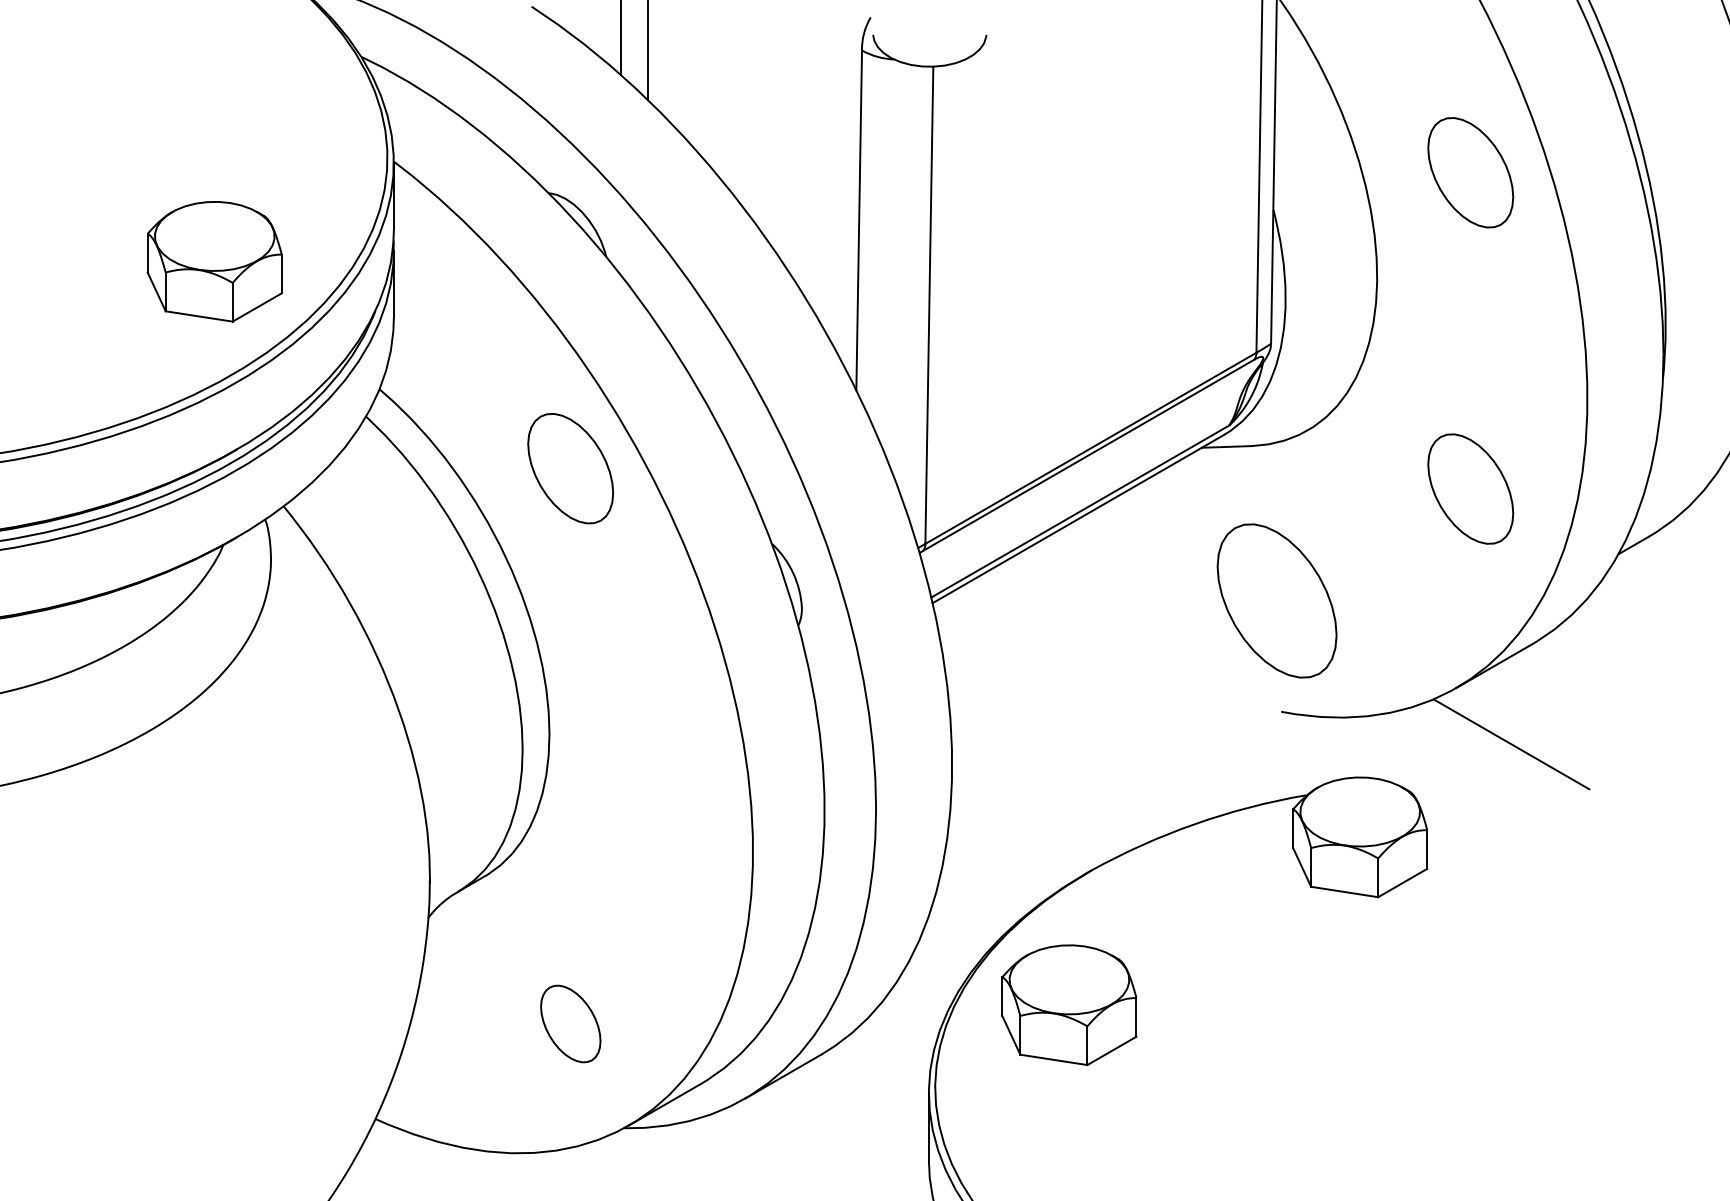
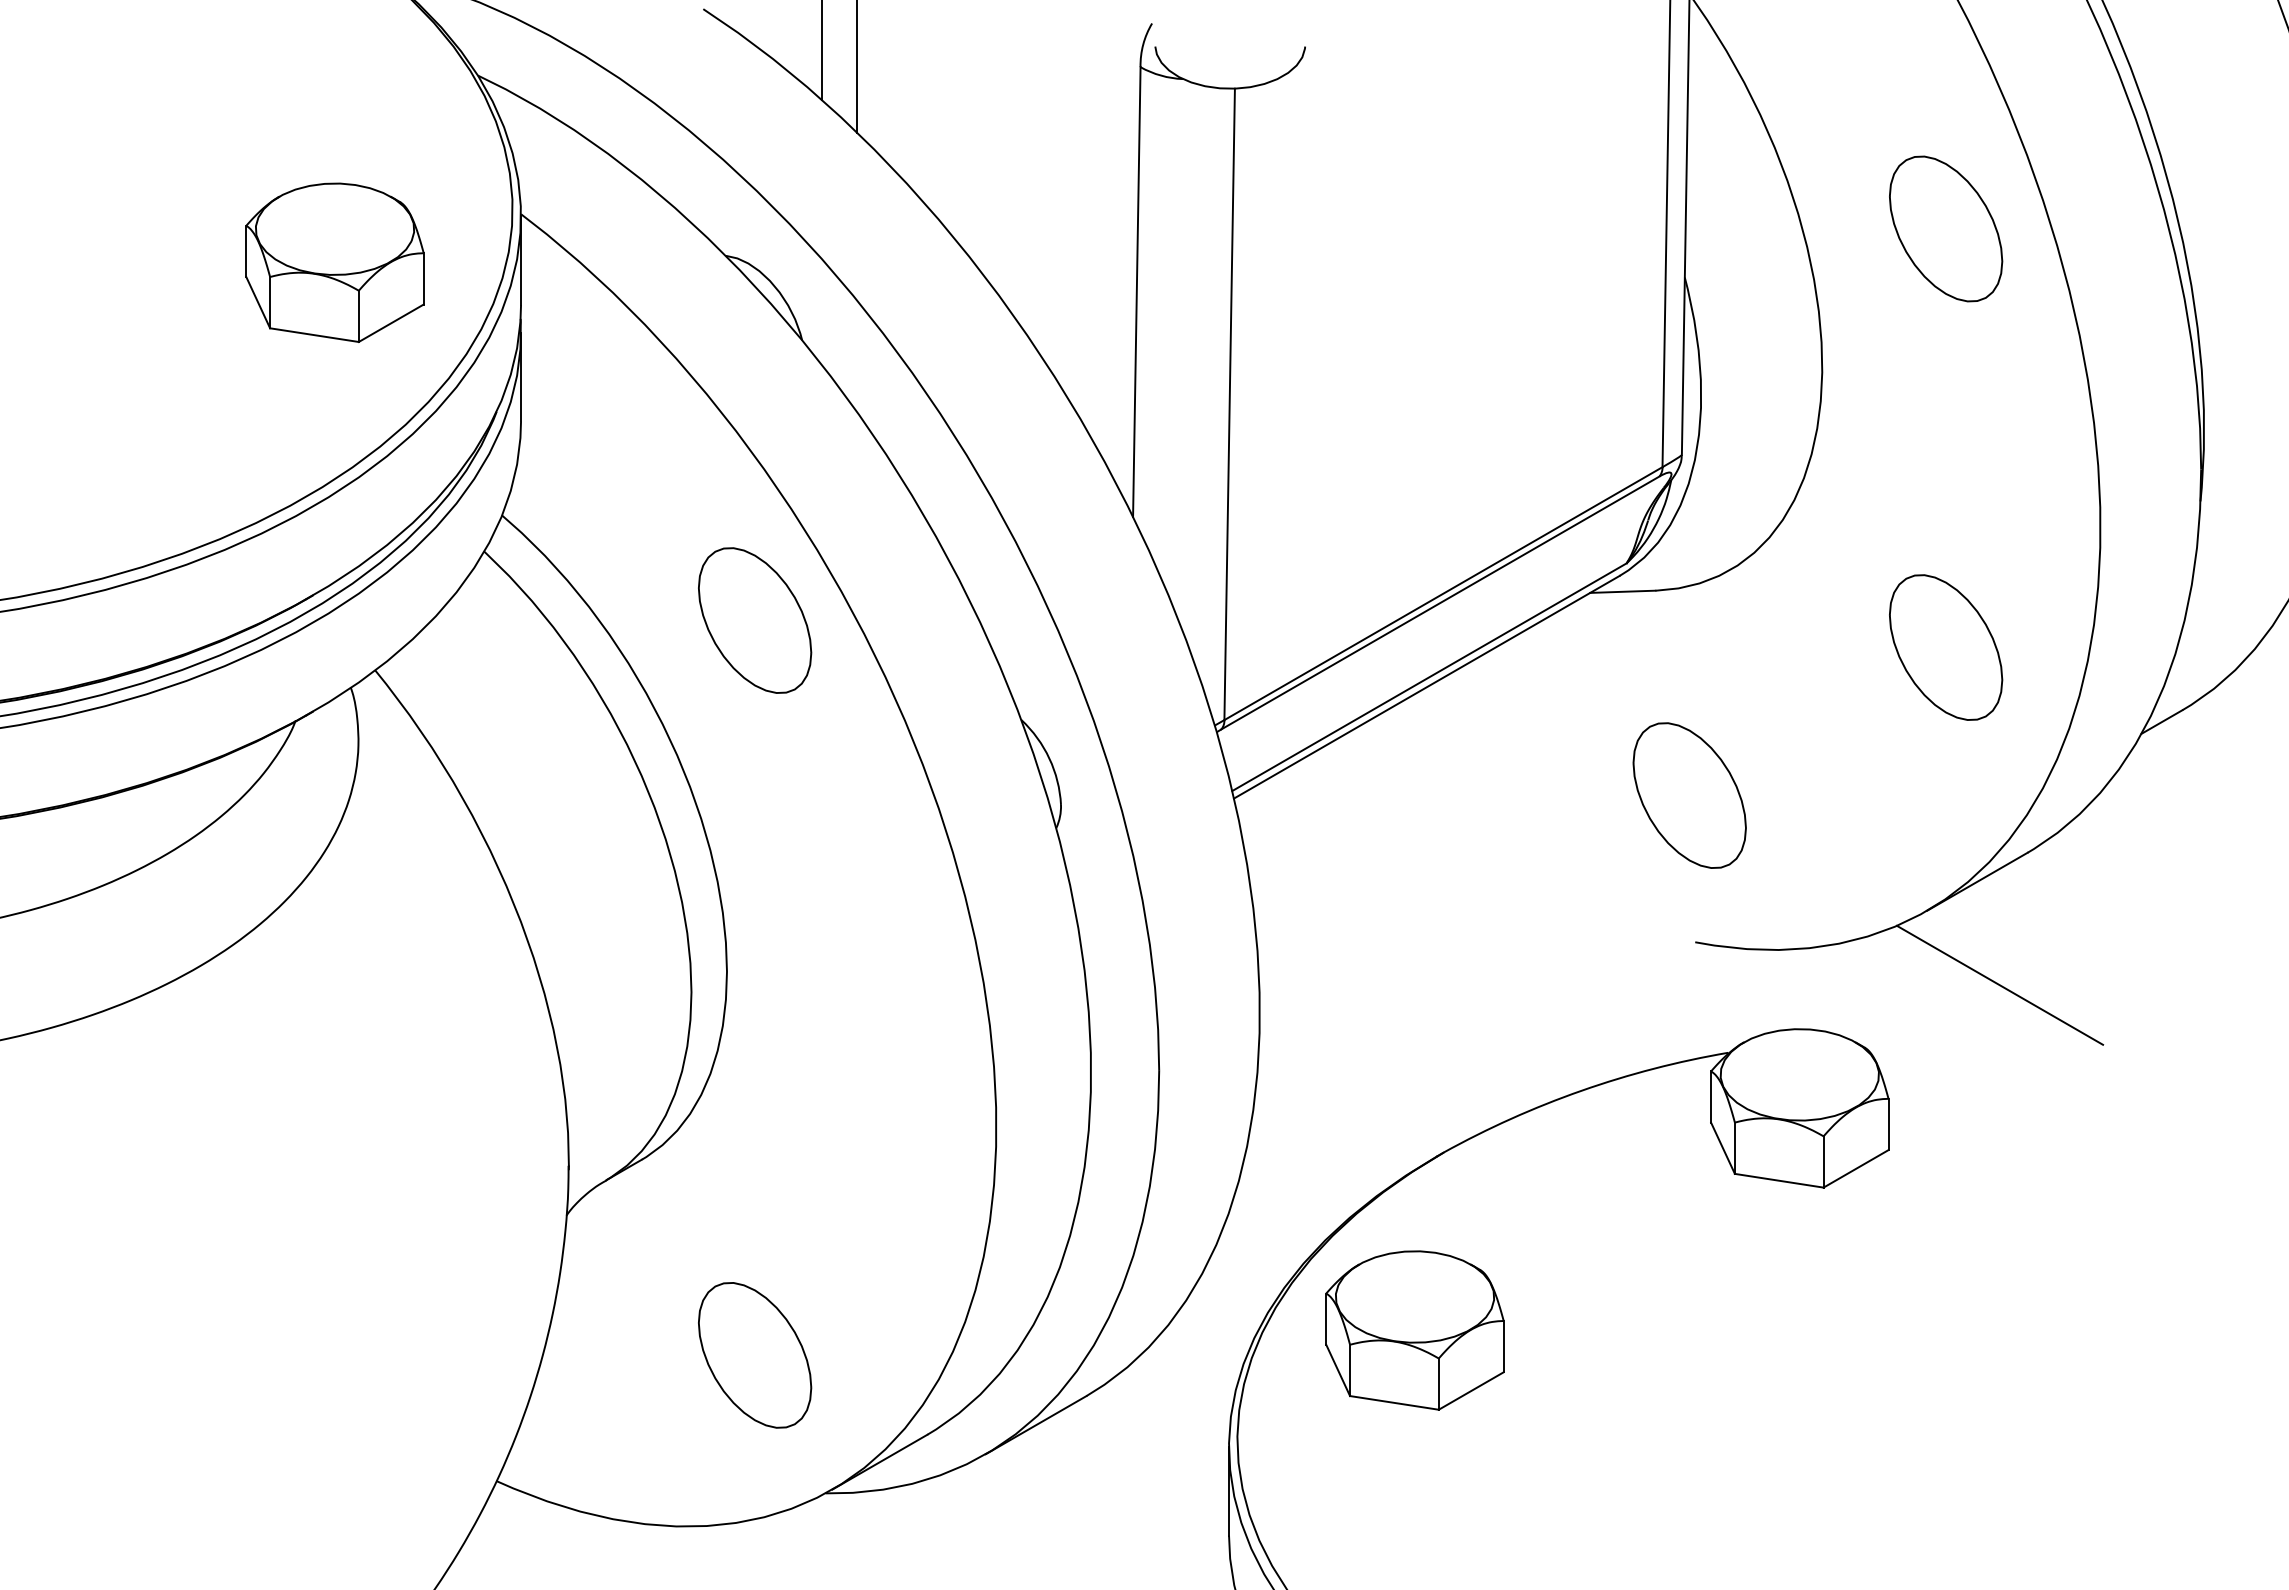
part: (214, 261) -> (334, 262), moved
part: (1276, 600) -> (1689, 795), size x0.71
part: (571, 1024) -> (755, 1355), size x1.43

